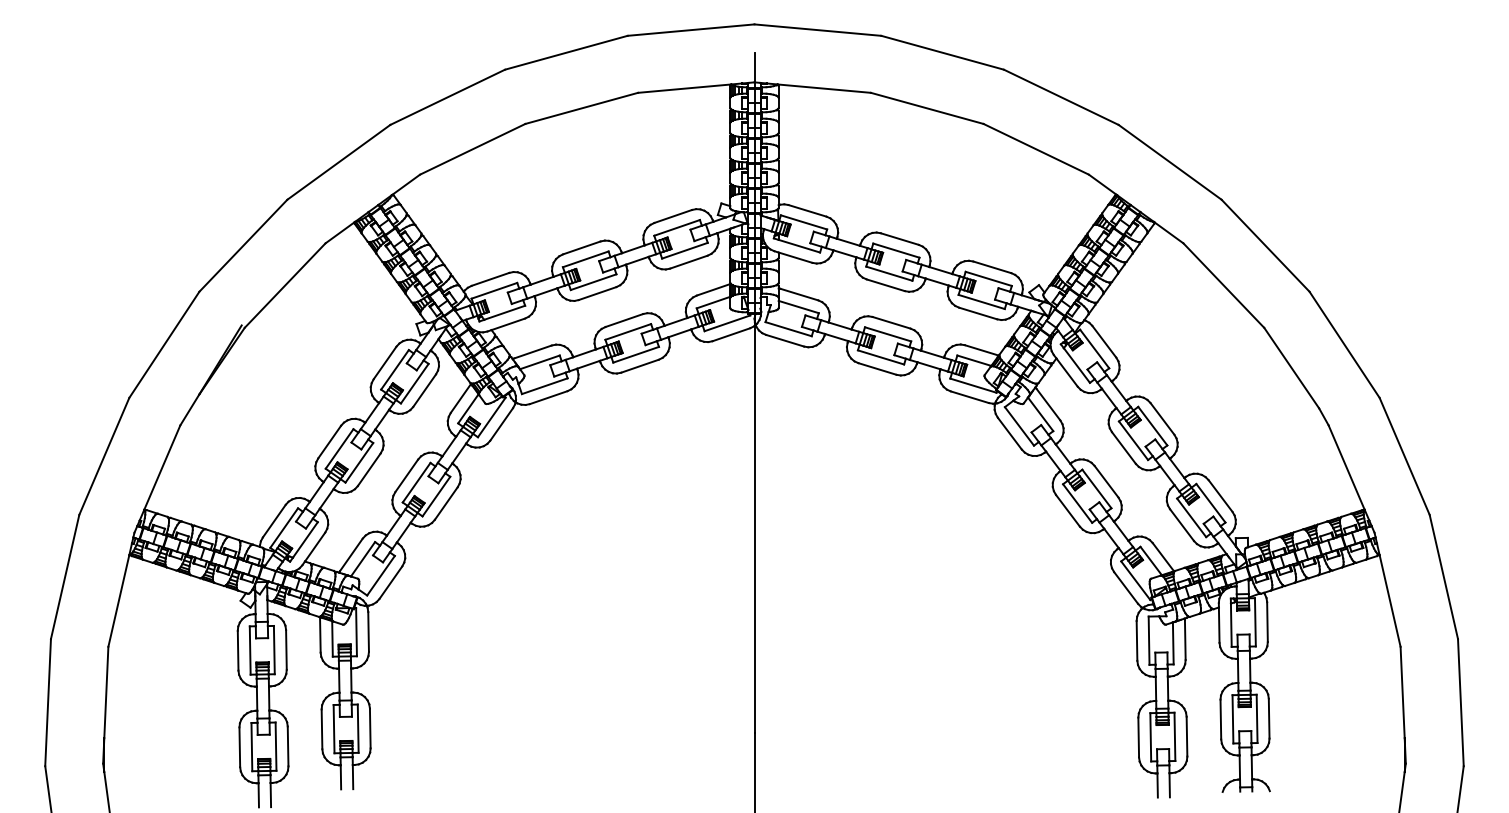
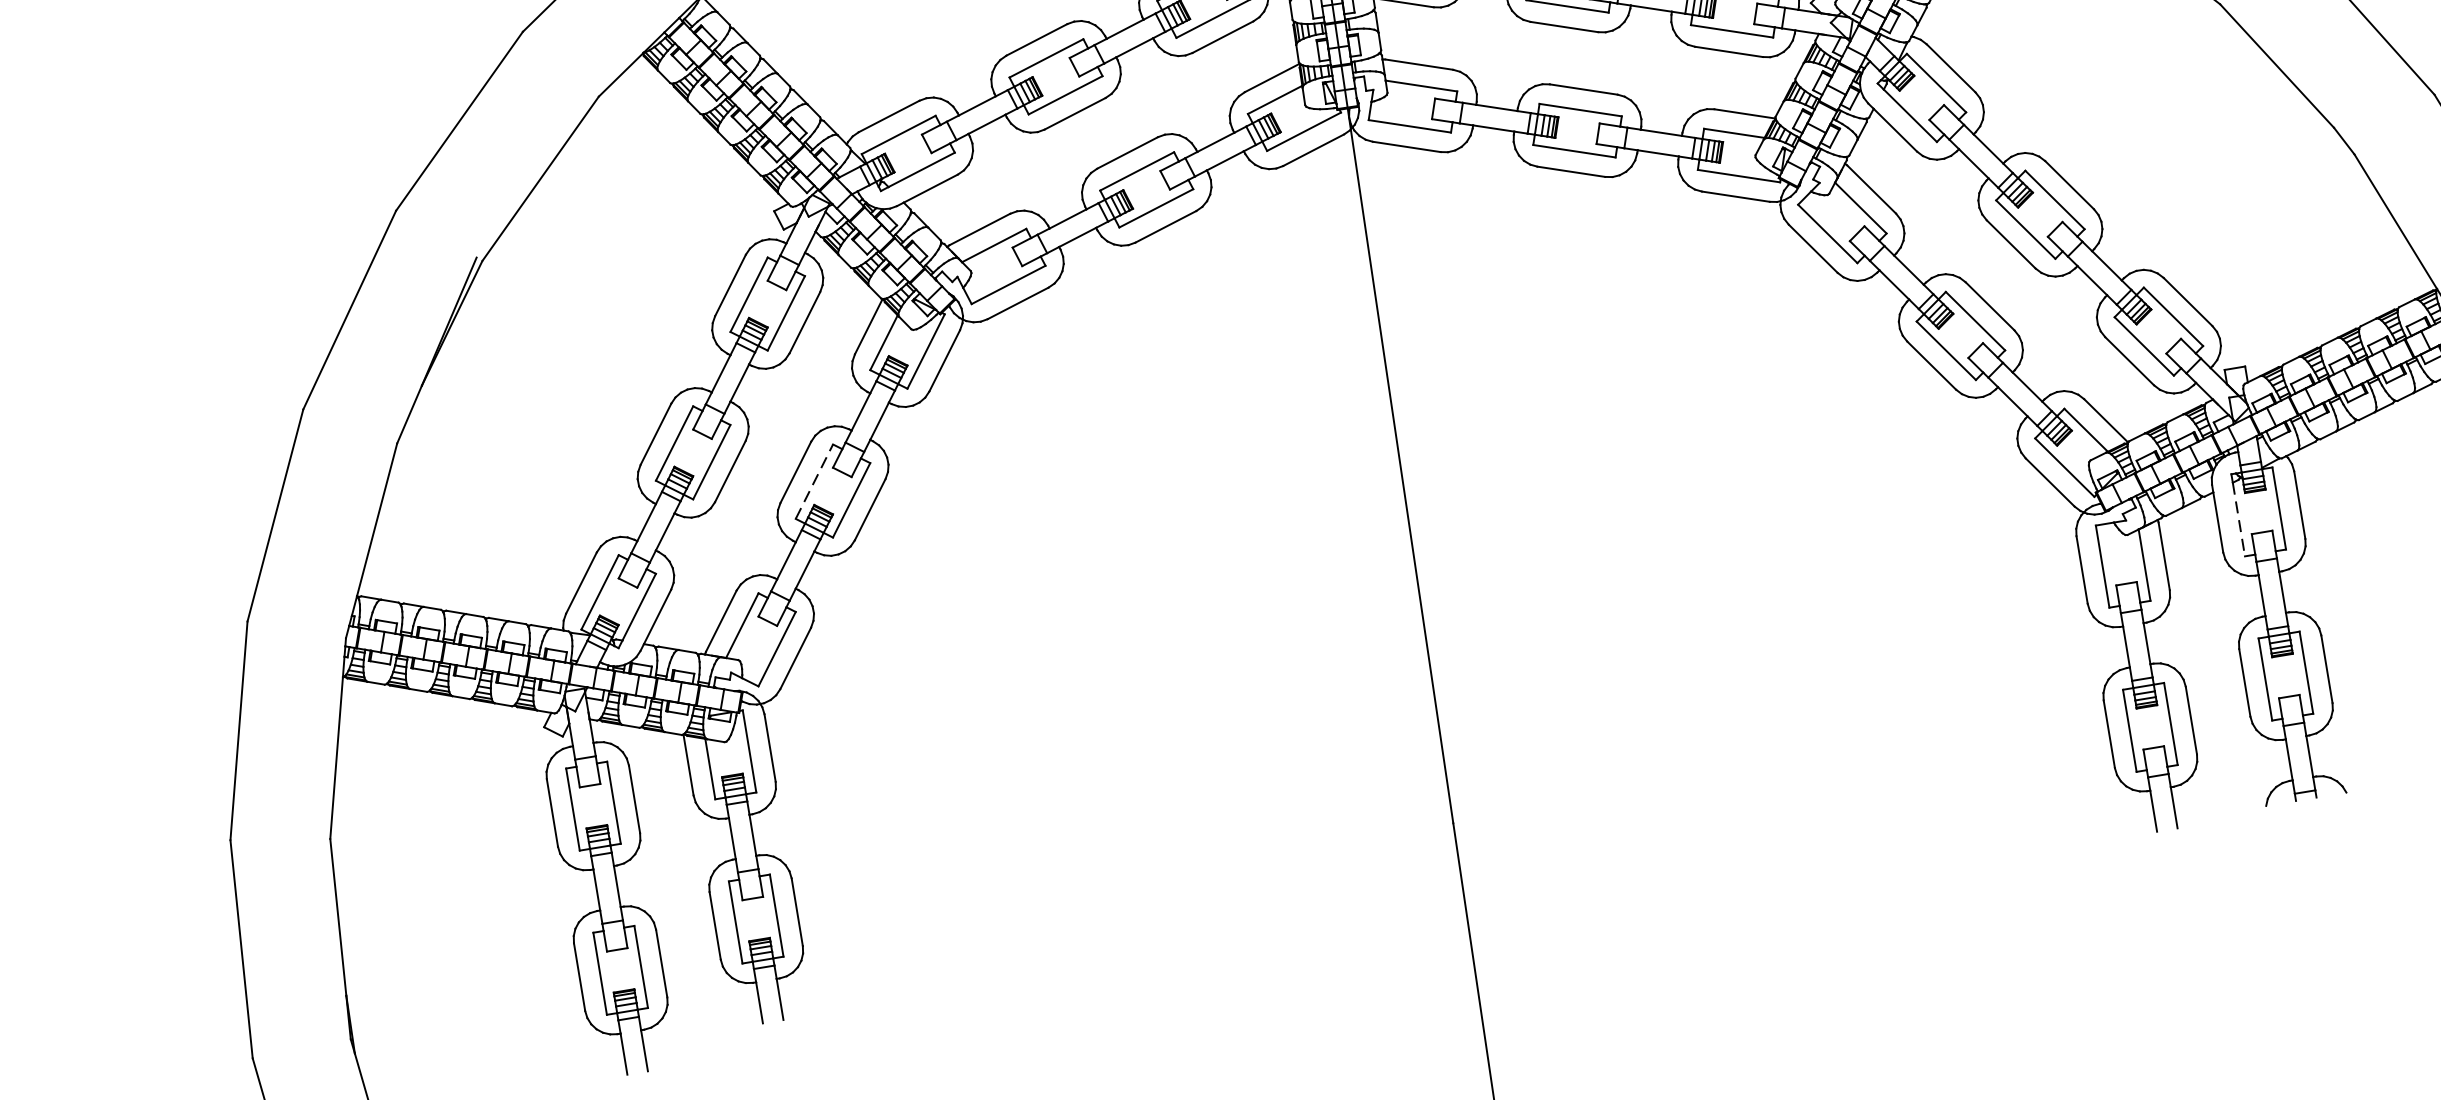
line: (416, 482) -> (814, 481), solid -> dashed
line: (1231, 625) -> (2239, 519), solid -> dashed

